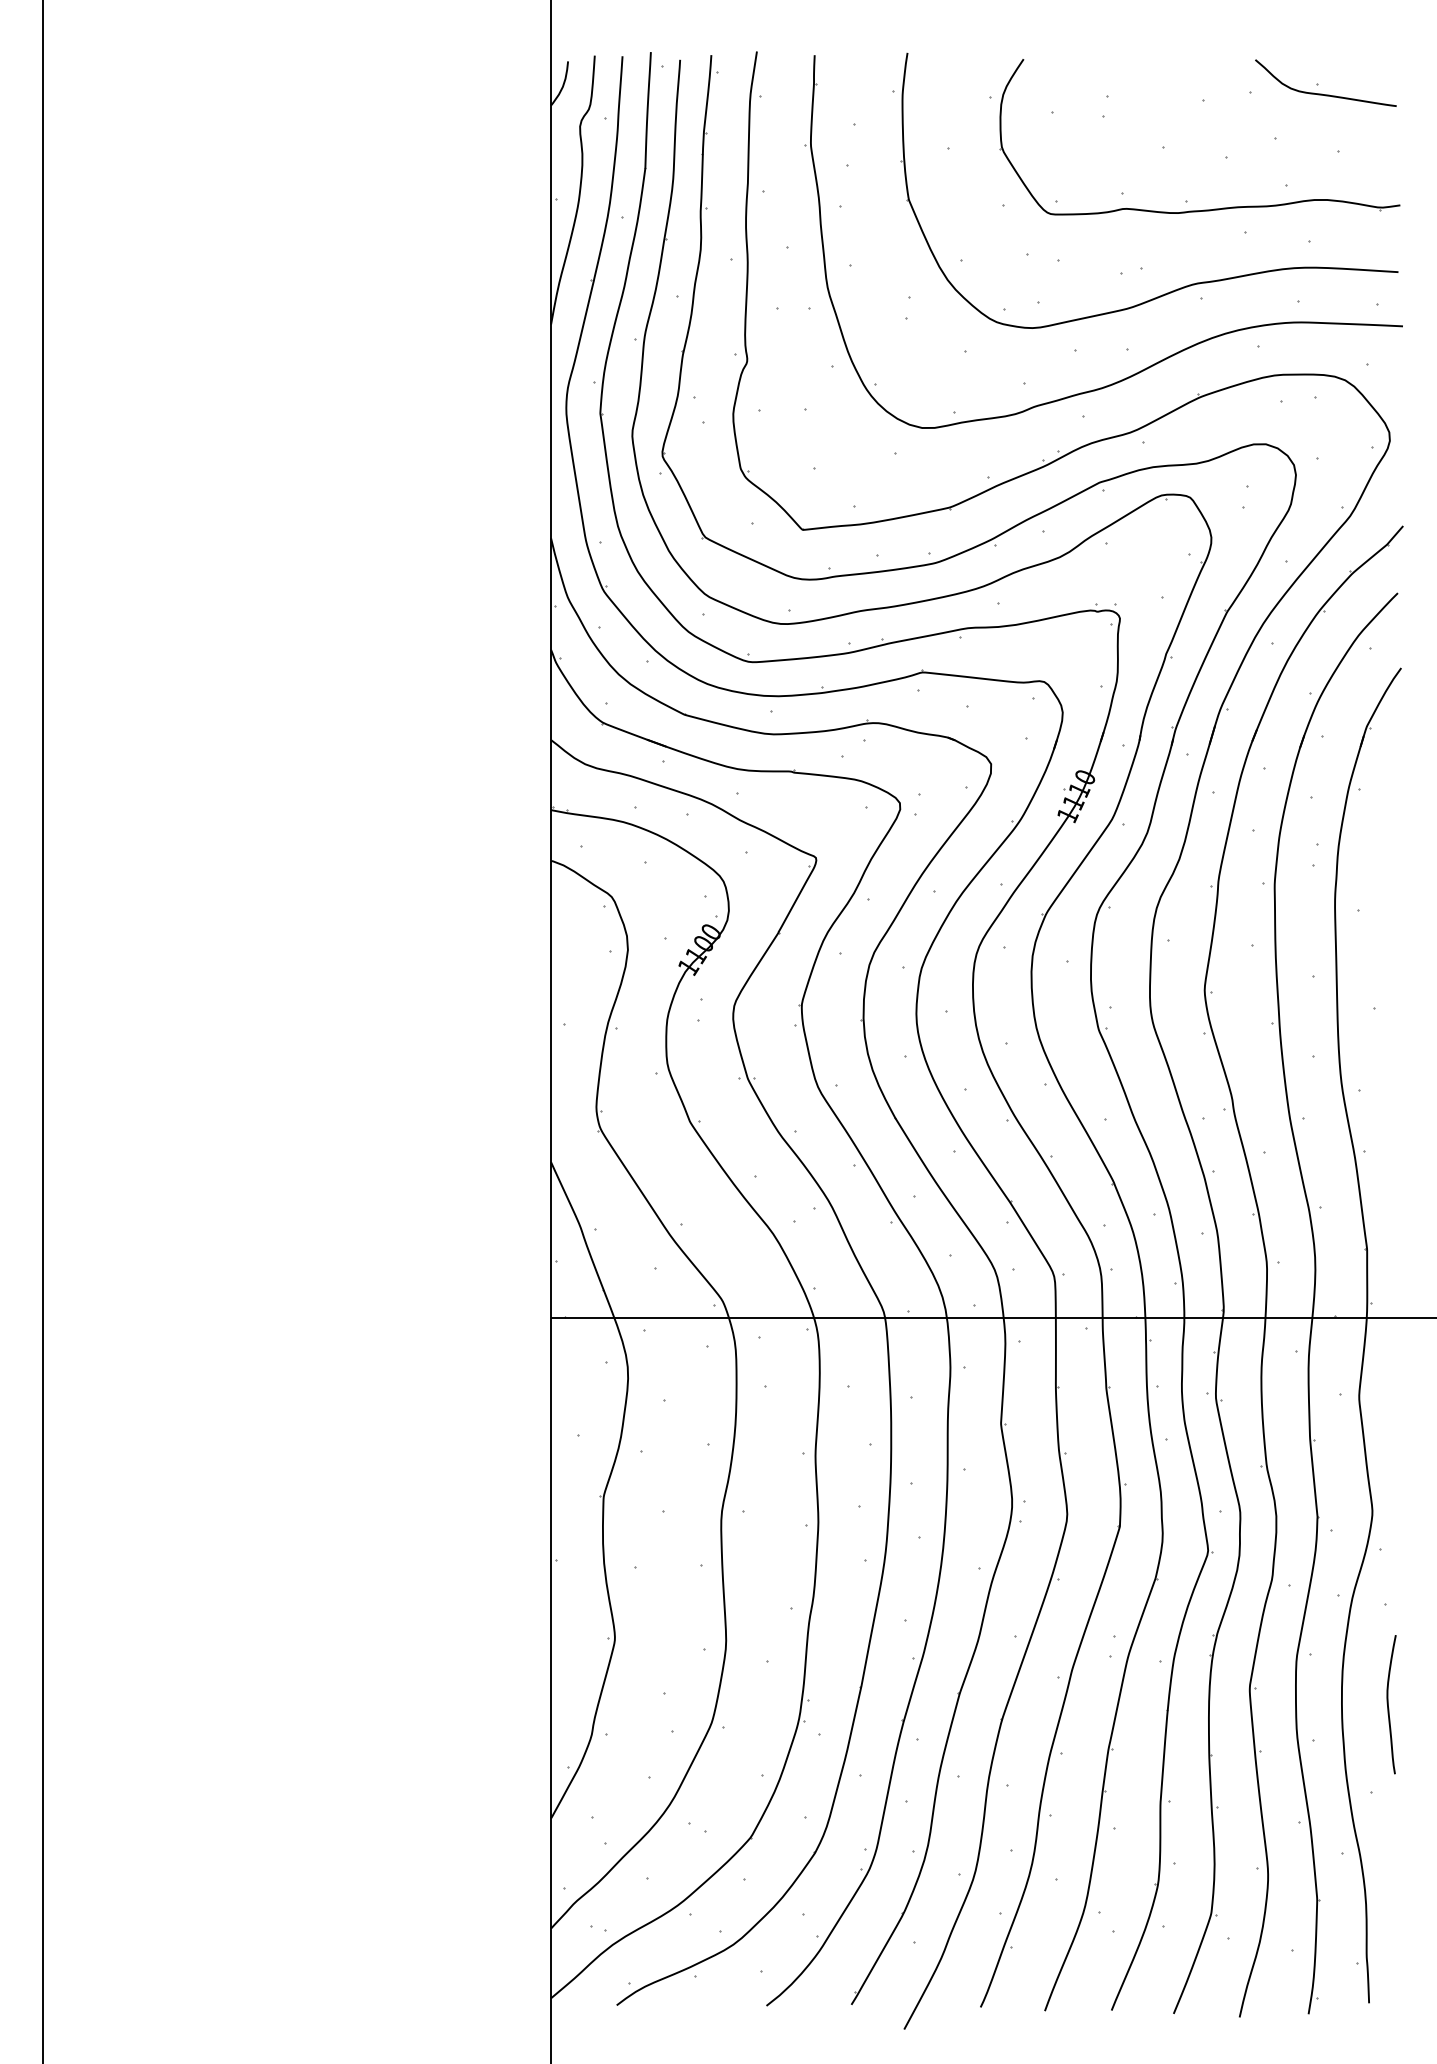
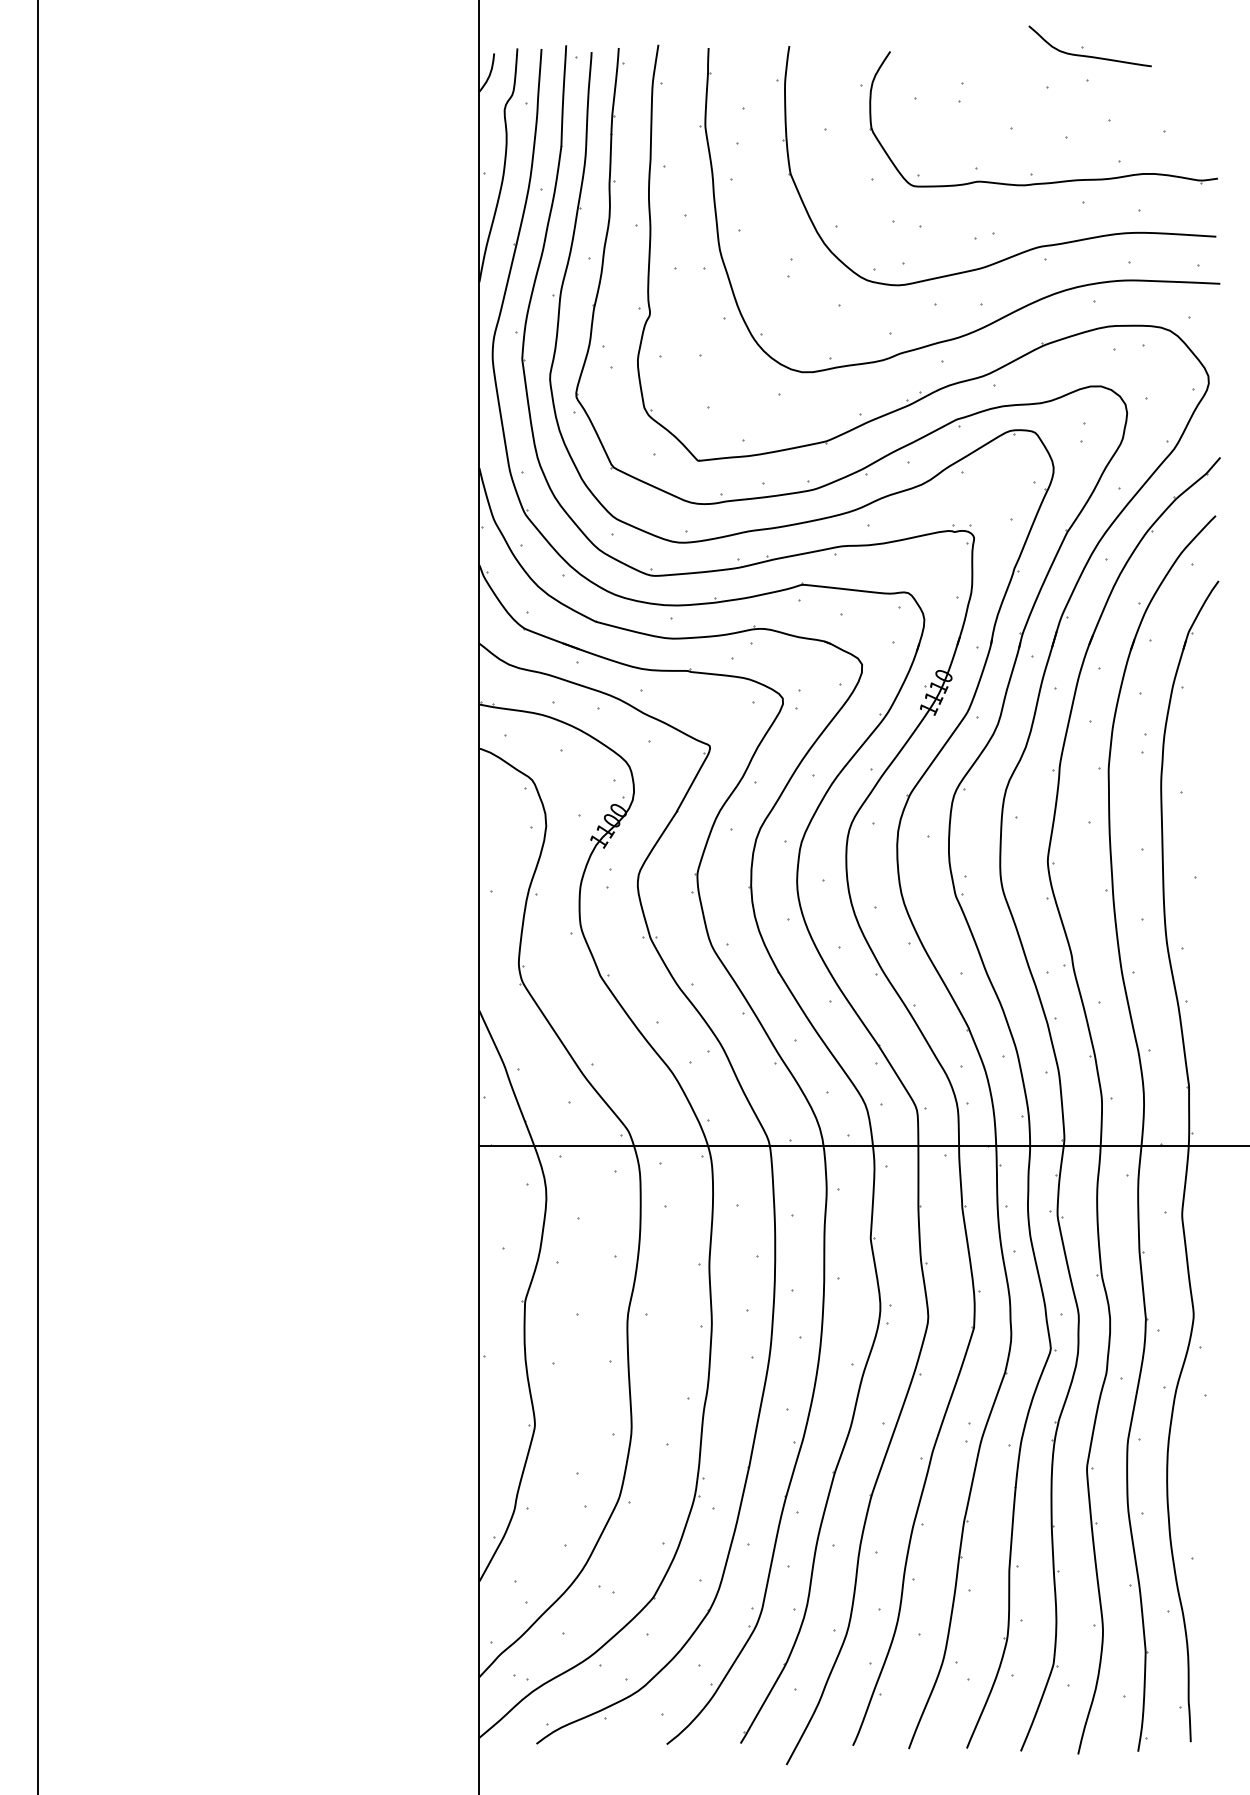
part: (1318, 84) -> (1083, 47), moved
curve: (1389, 1705) -> (1208, 1483), removed

